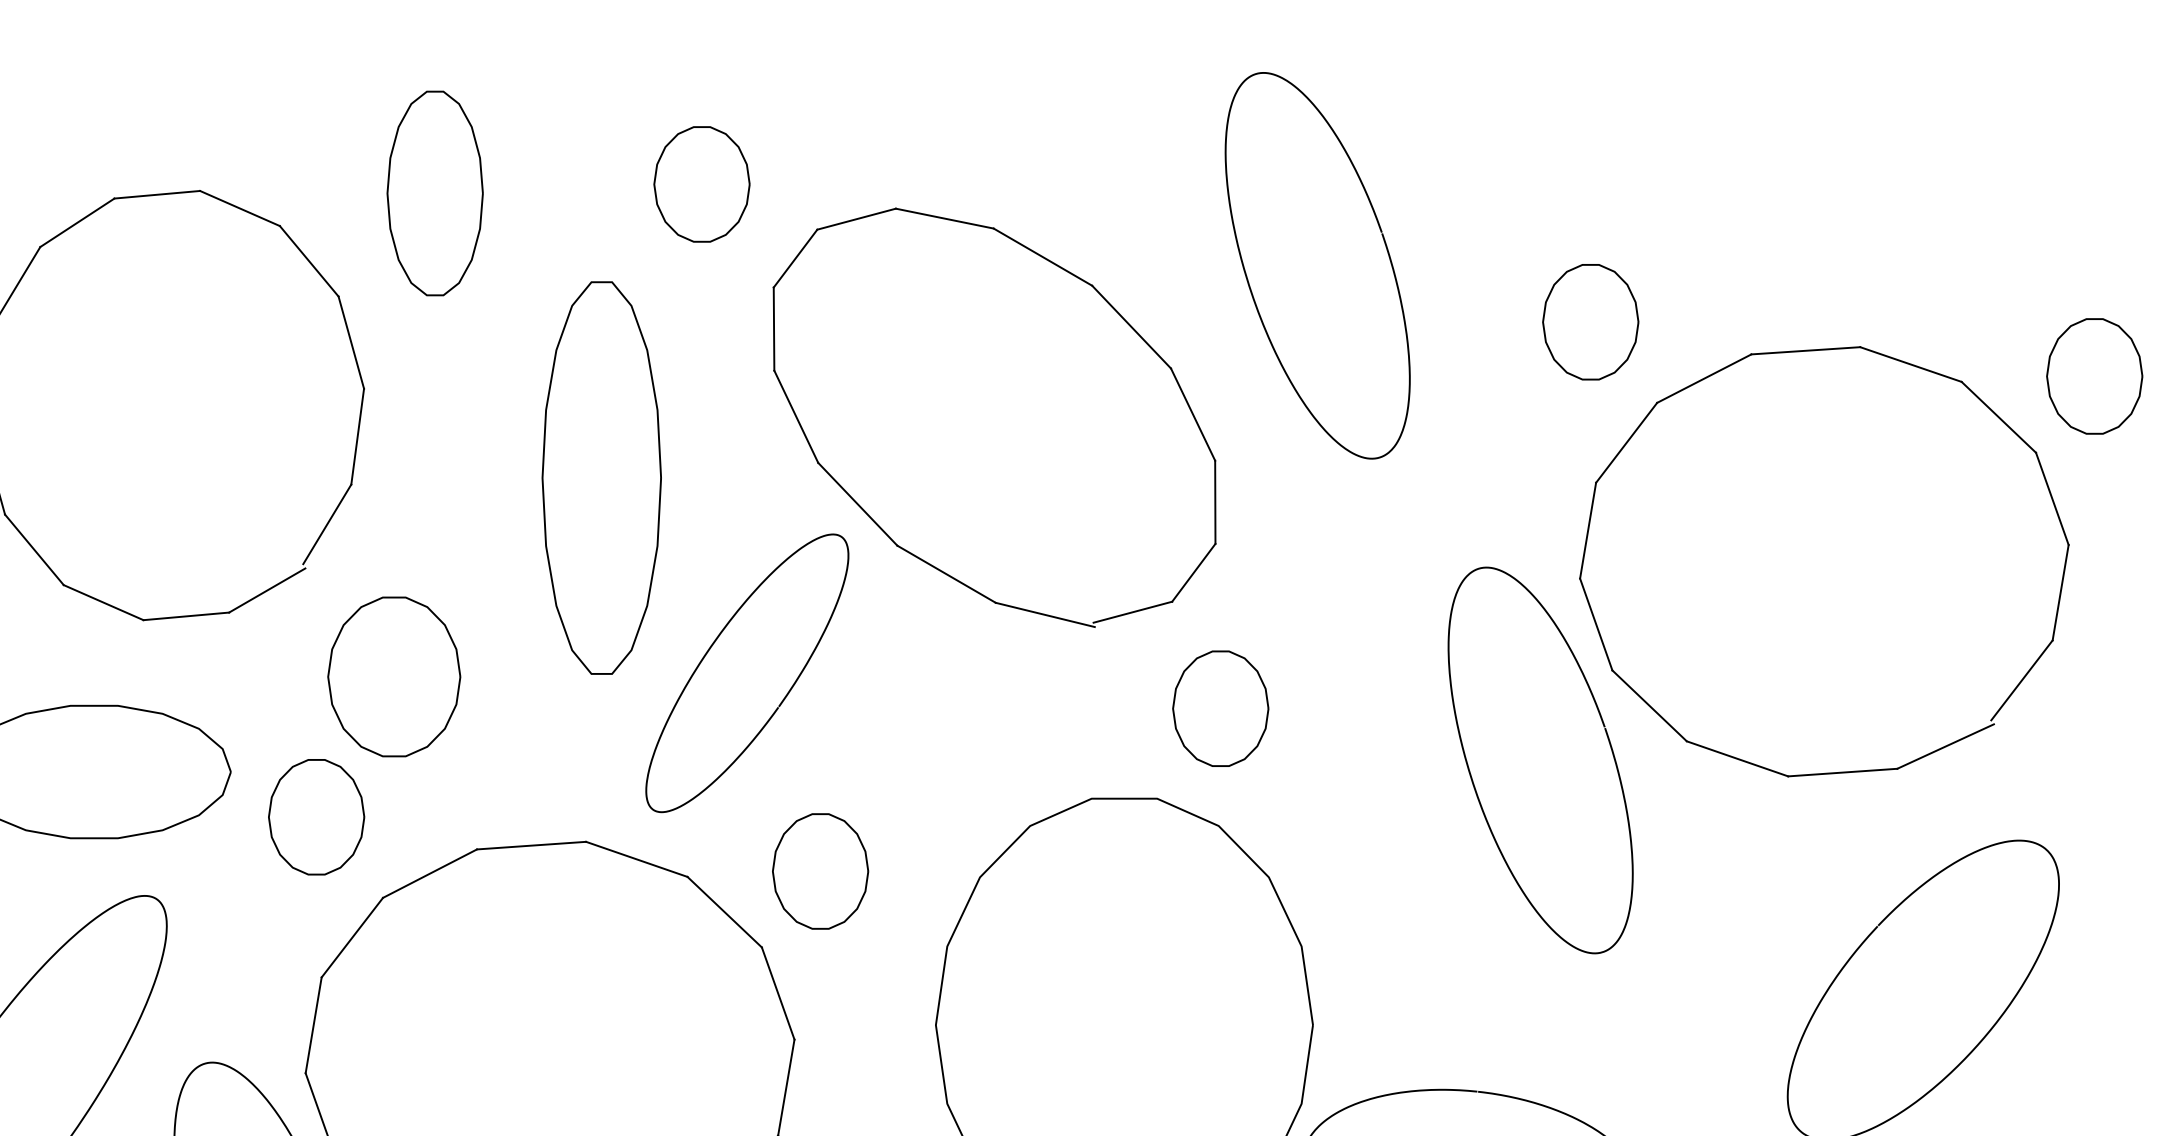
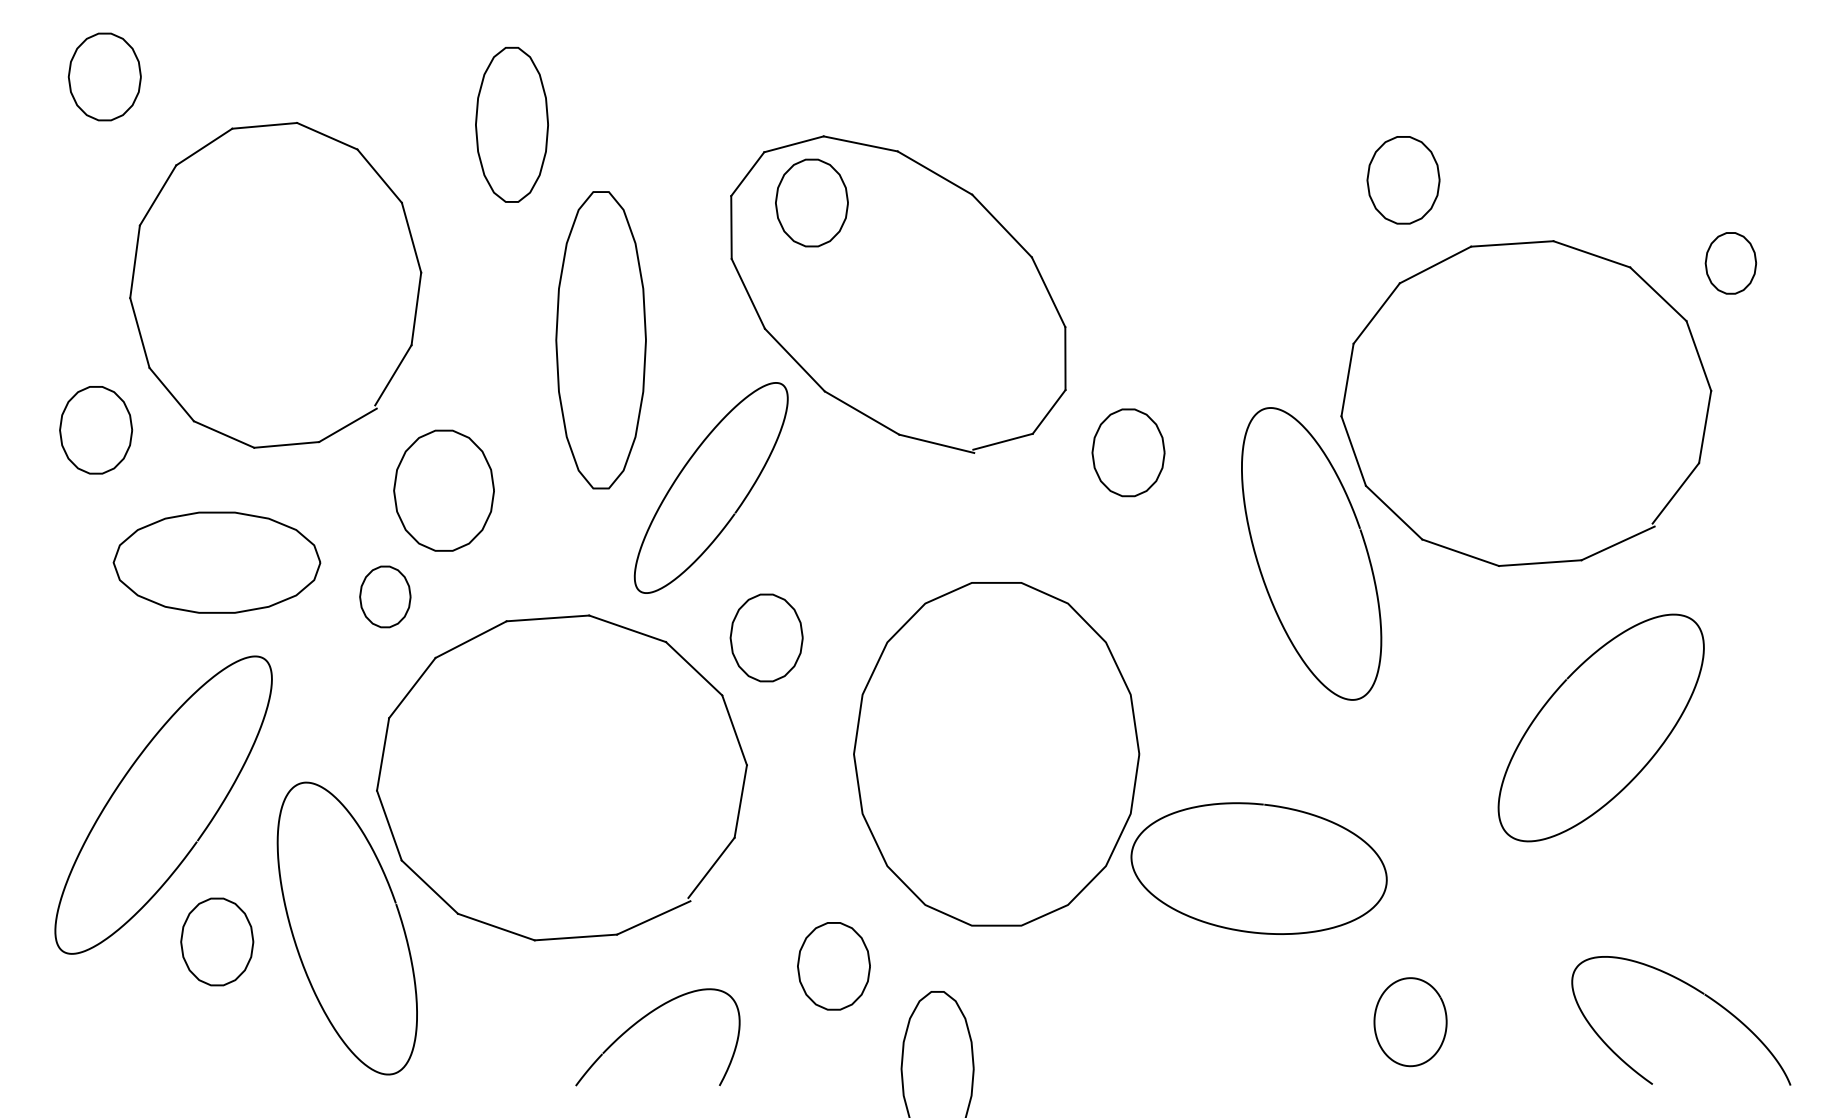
part: (701, 183) -> (811, 202), moved
part: (434, 192) -> (511, 124), moved
curve: (1251, 286) -> (1092, 195), removed
part: (1590, 322) -> (1403, 180), moved
part: (2094, 376) -> (1730, 263), size x0.7
part: (1220, 708) -> (1128, 452), moved
part: (316, 816) -> (385, 596), size x0.7

